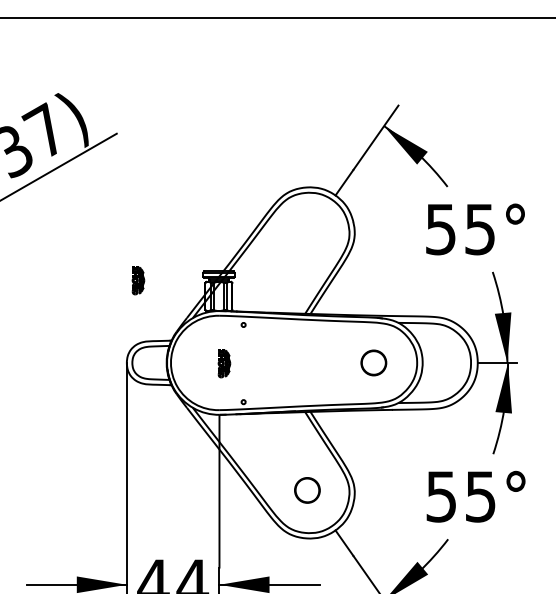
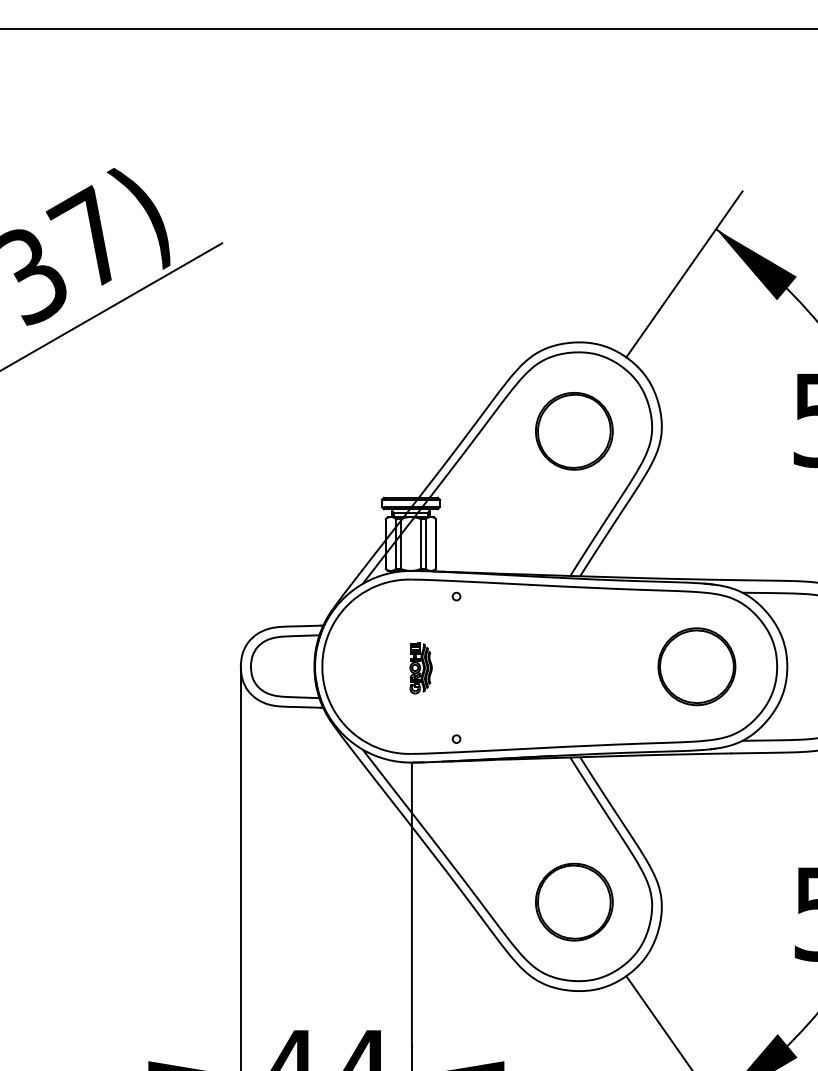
part: (307, 235) -> (574, 431), added
part: (138, 280) -> (262, 514), removed
circle: (373, 362) -> (696, 665), size x1.67
part: (307, 490) -> (574, 902), size x1.67

